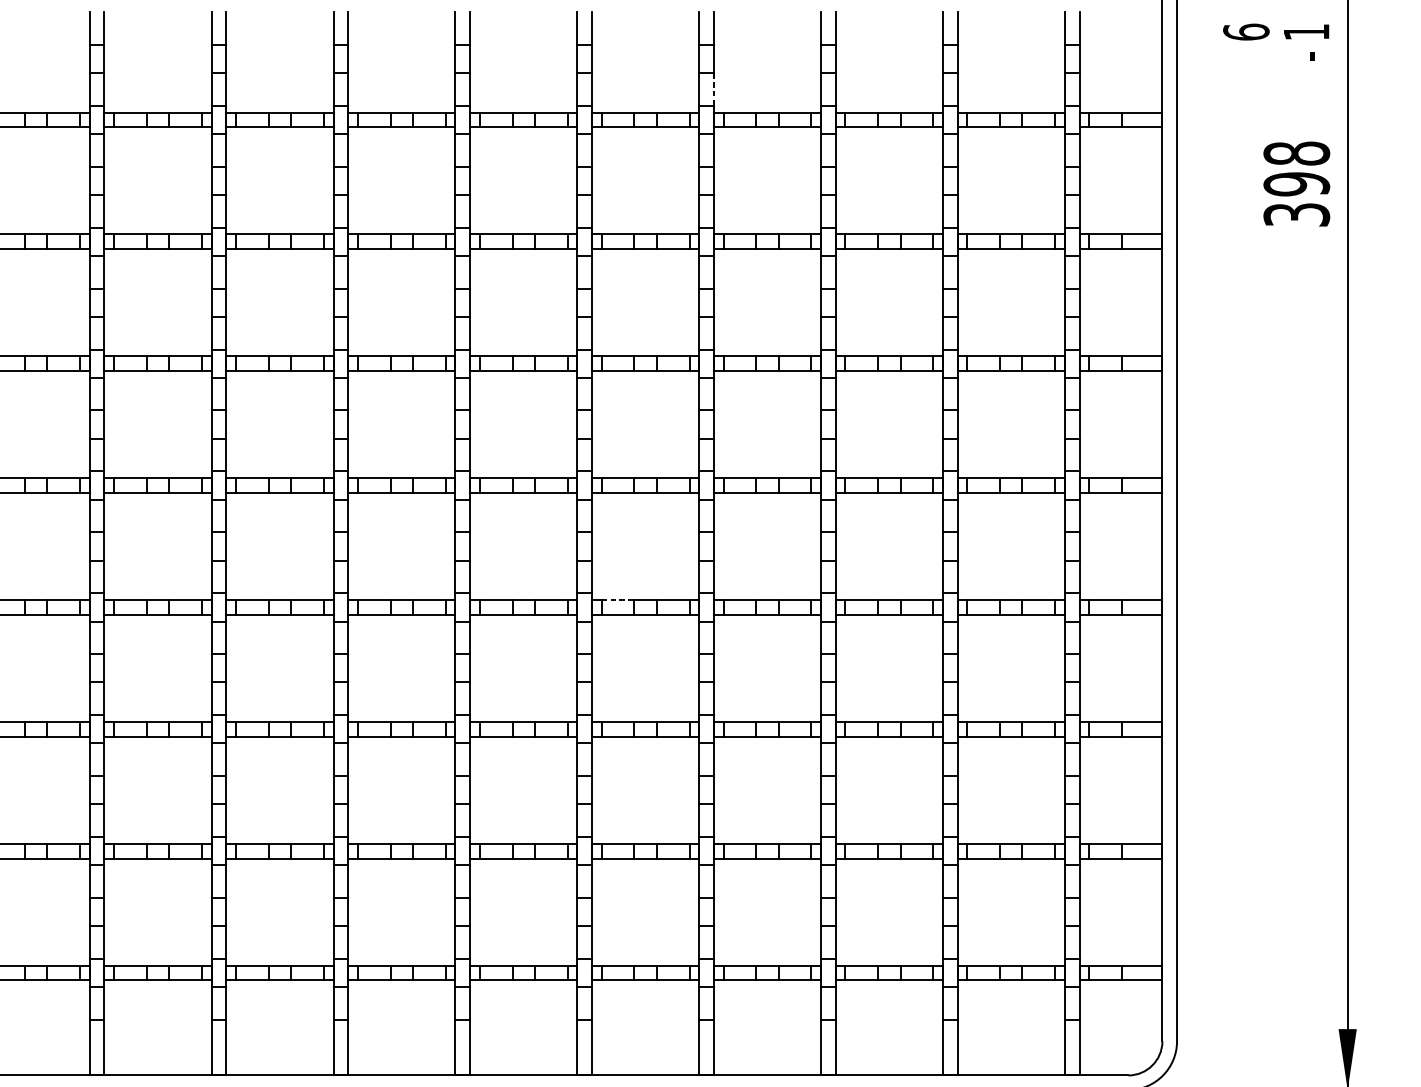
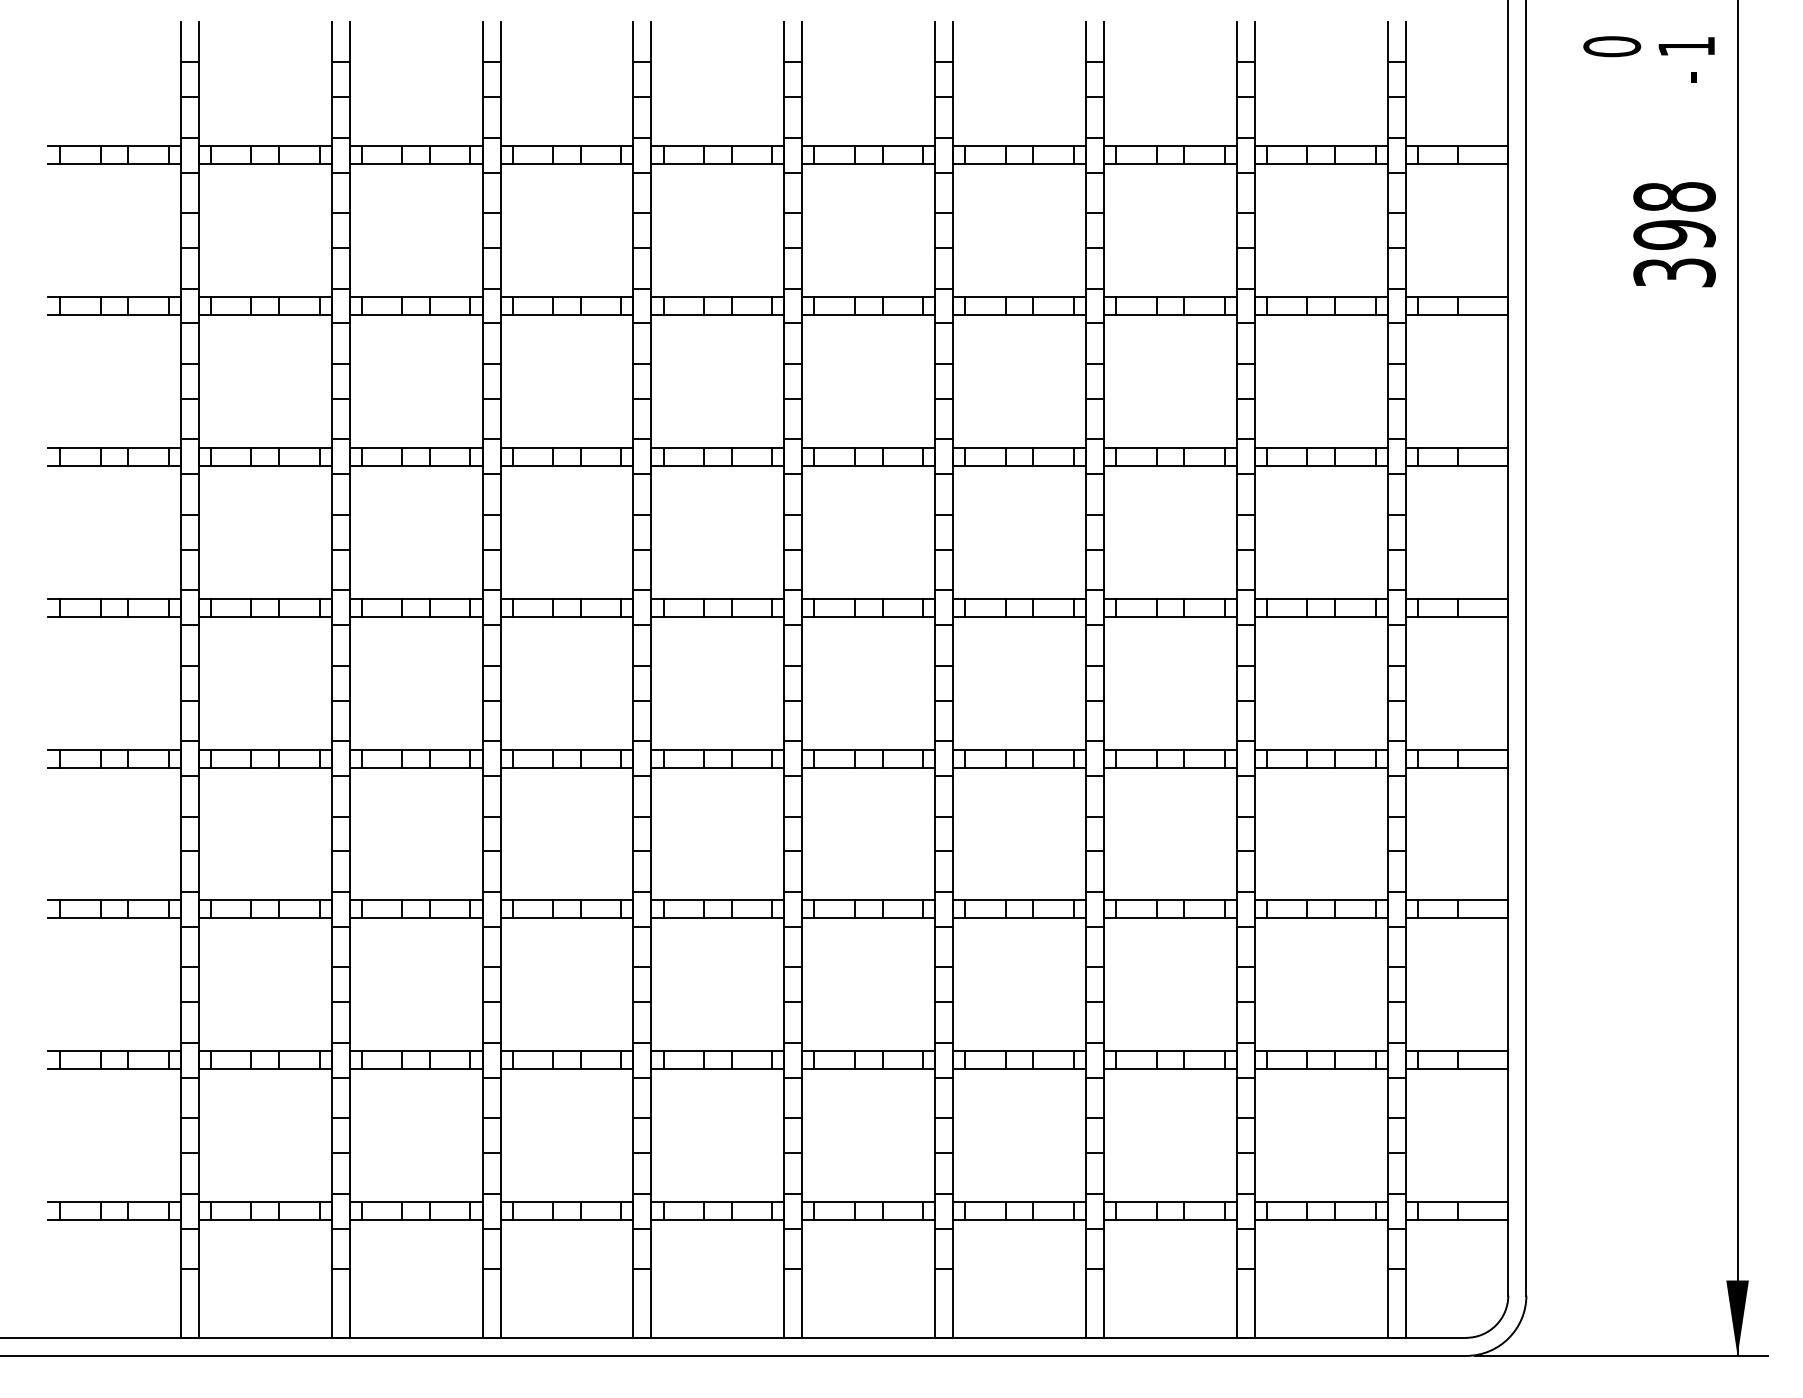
text: (1245, 32) -> (1611, 46), 6 -> 0
line: (714, 89) -> (953, 117), dashed -> solid
line: (618, 600) -> (835, 749), dashed -> solid

